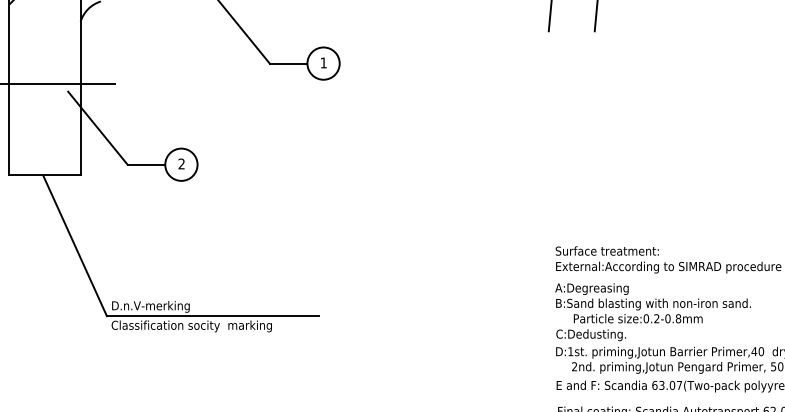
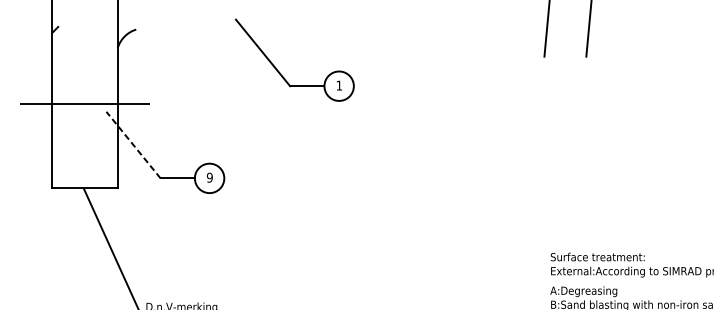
line: (97, 127) -> (133, 144), solid -> dashed
text: (181, 163) -> (209, 177), 2 -> 9

